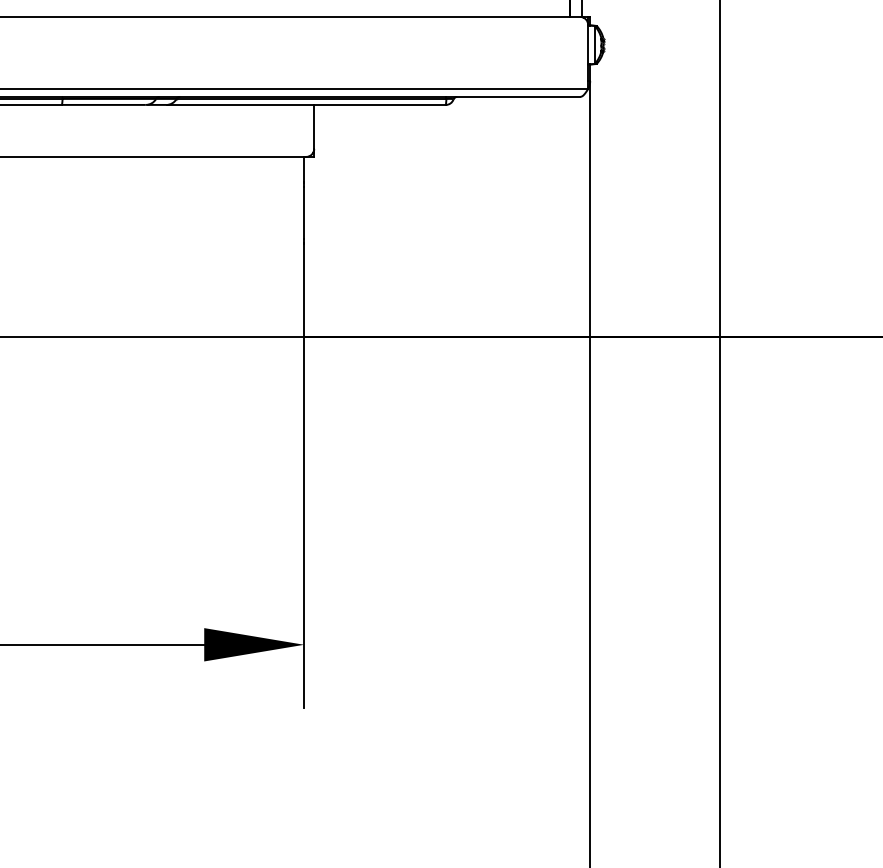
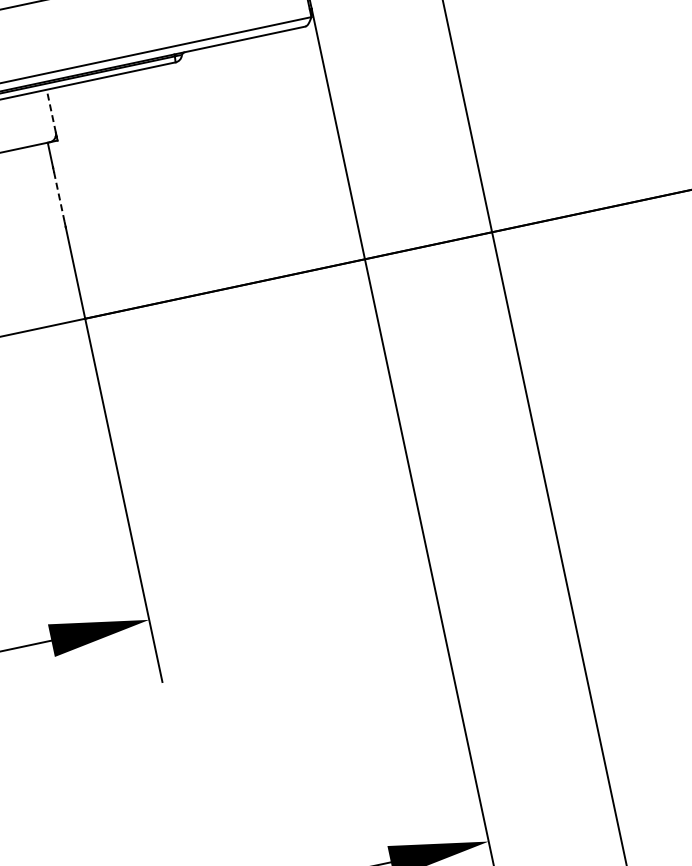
line: (314, 126) -> (51, 110), solid -> dashed
line: (304, 212) -> (59, 196), solid -> dashed

